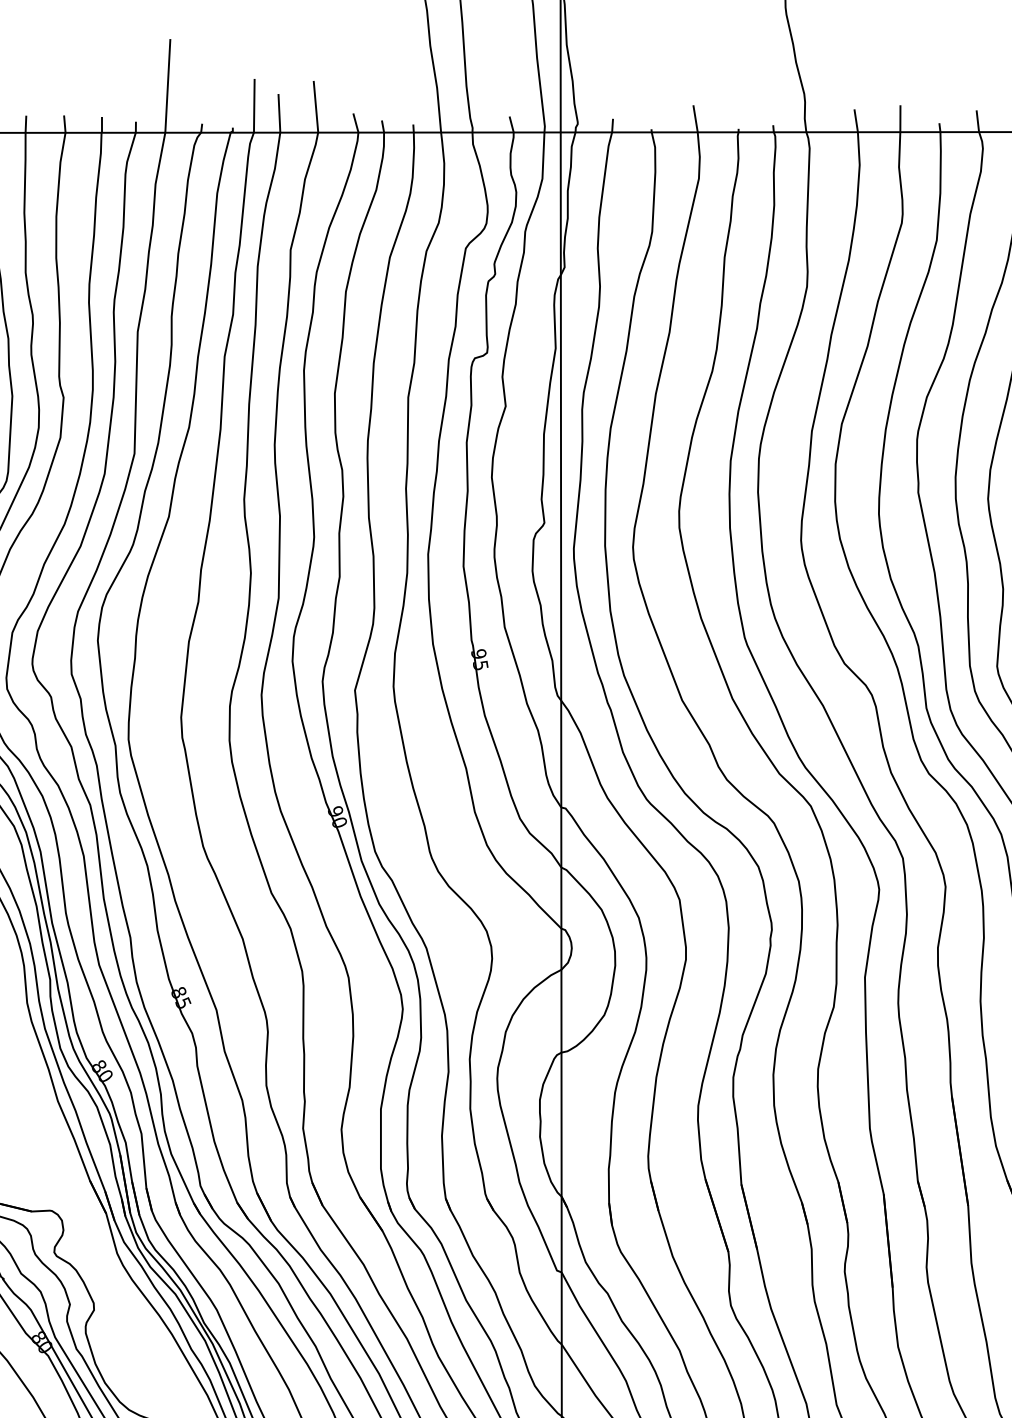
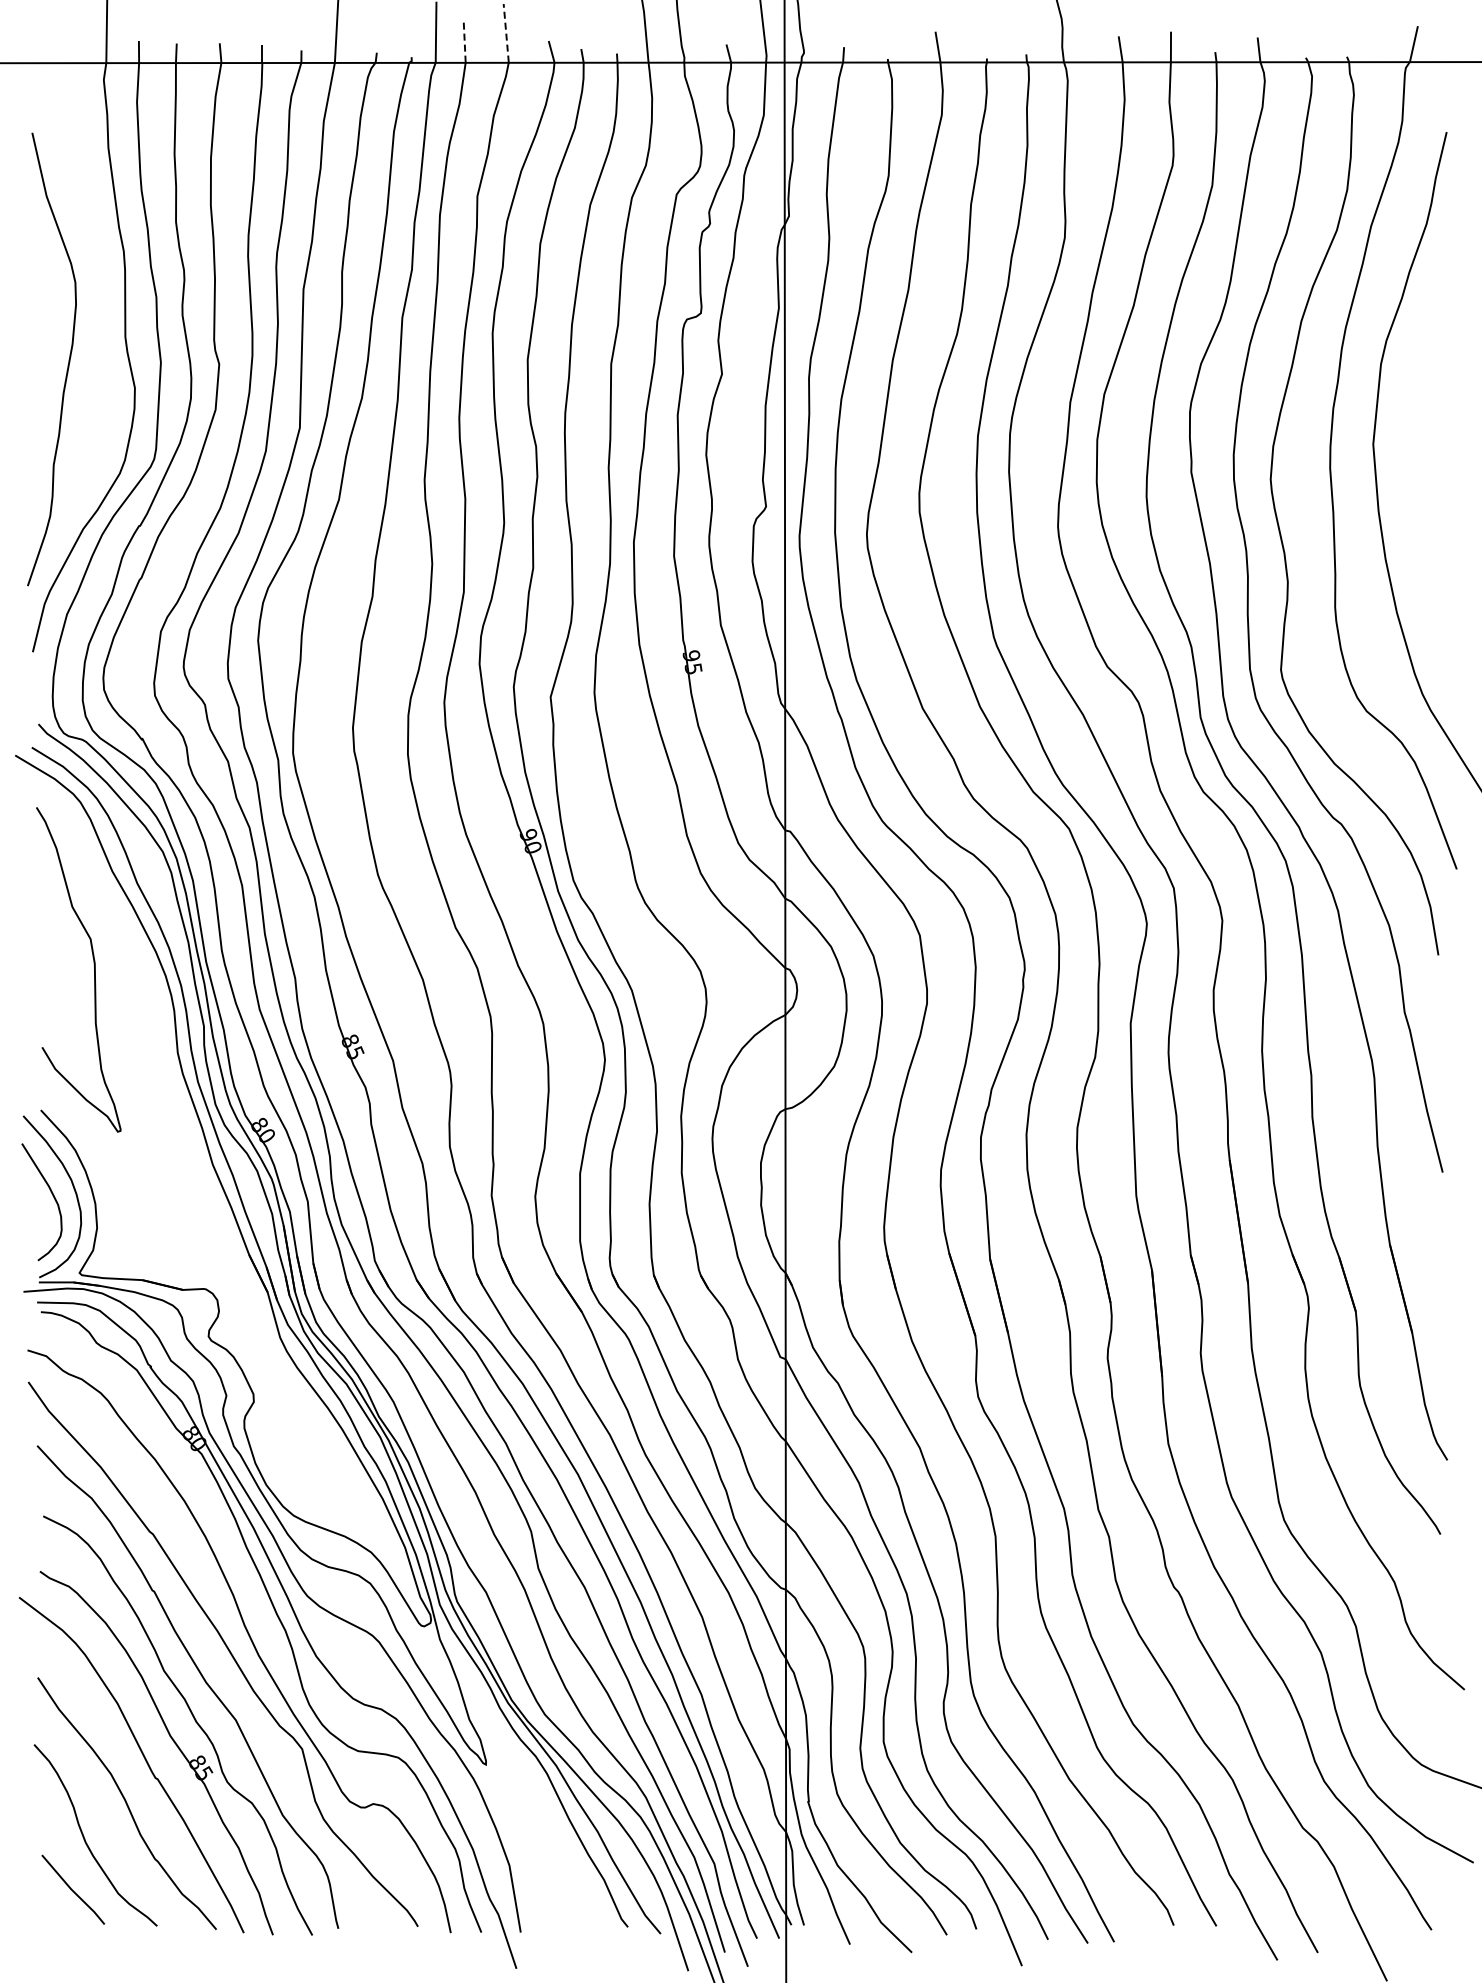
line: (316, 105) -> (506, 32), solid -> dashed
line: (279, 113) -> (464, 40), solid -> dashed

